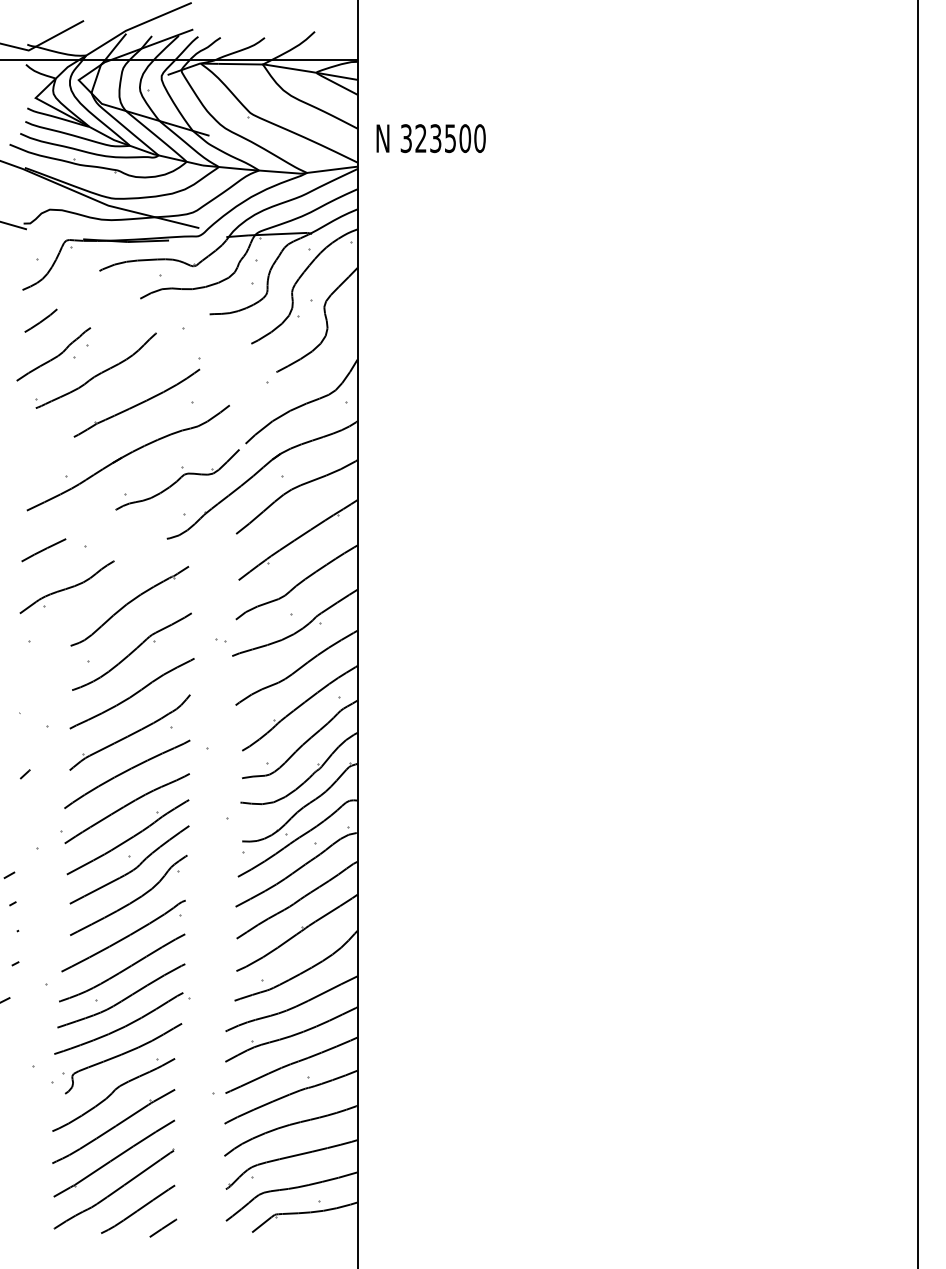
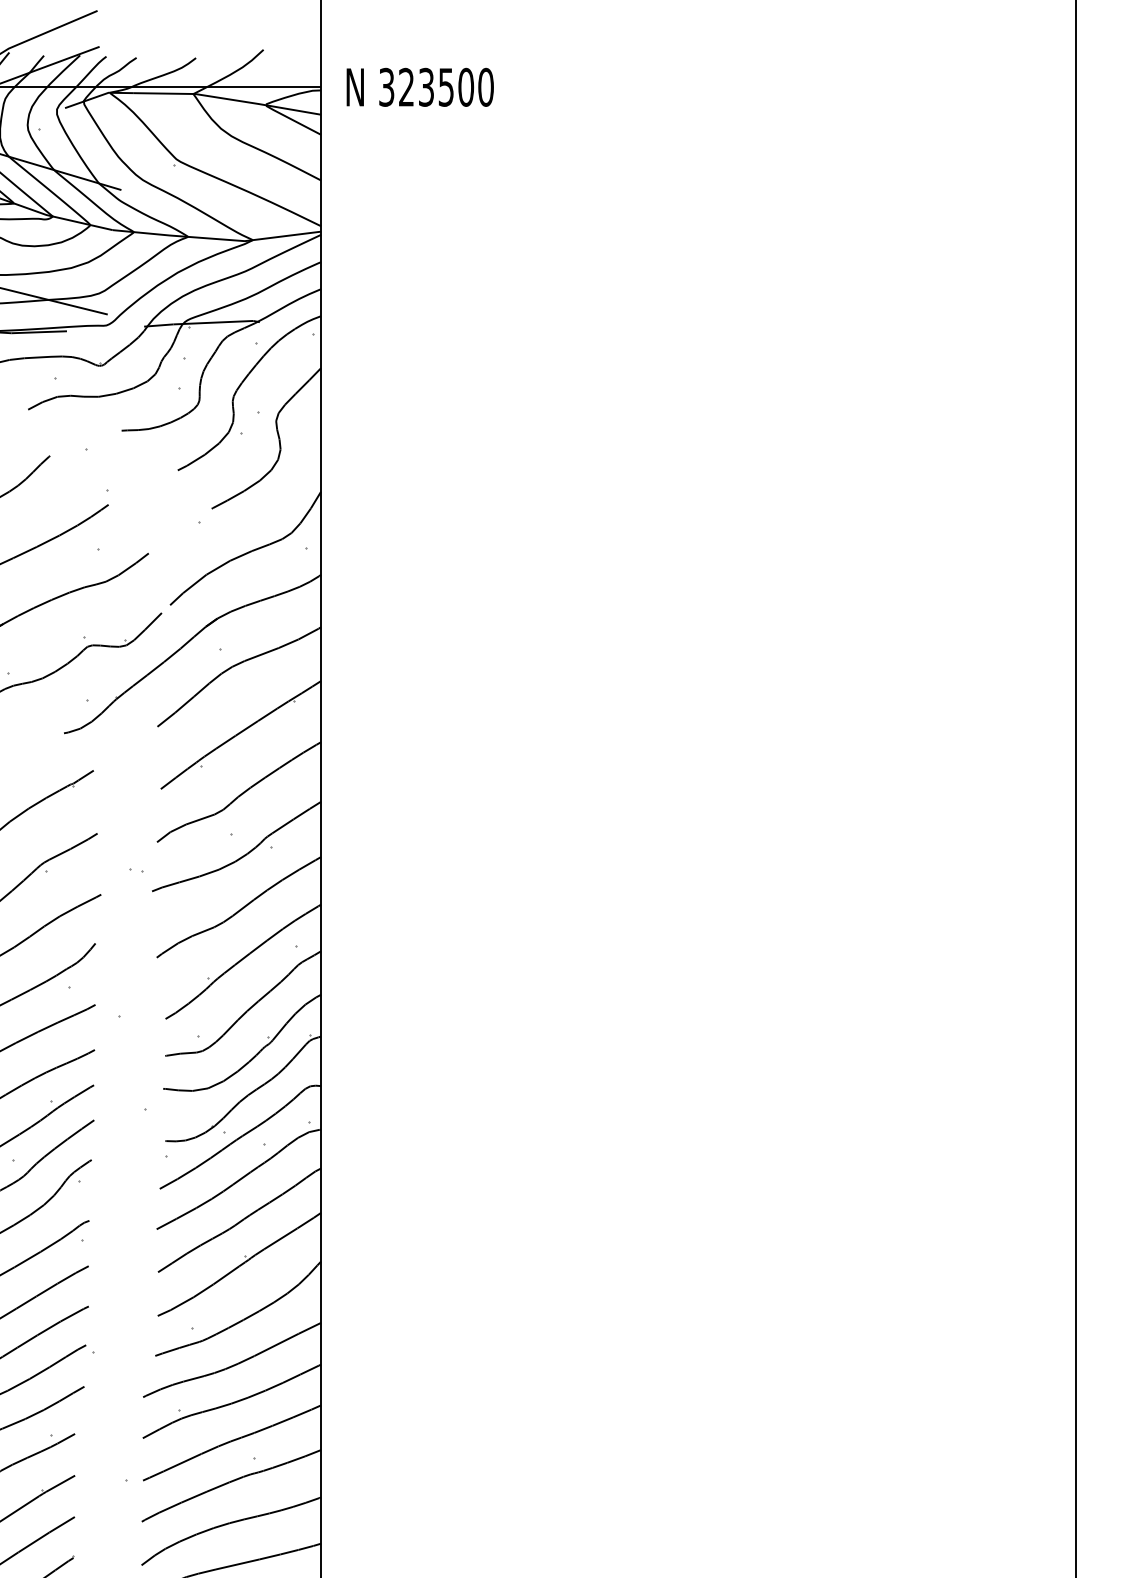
text: (430, 138) -> (419, 87), moved

